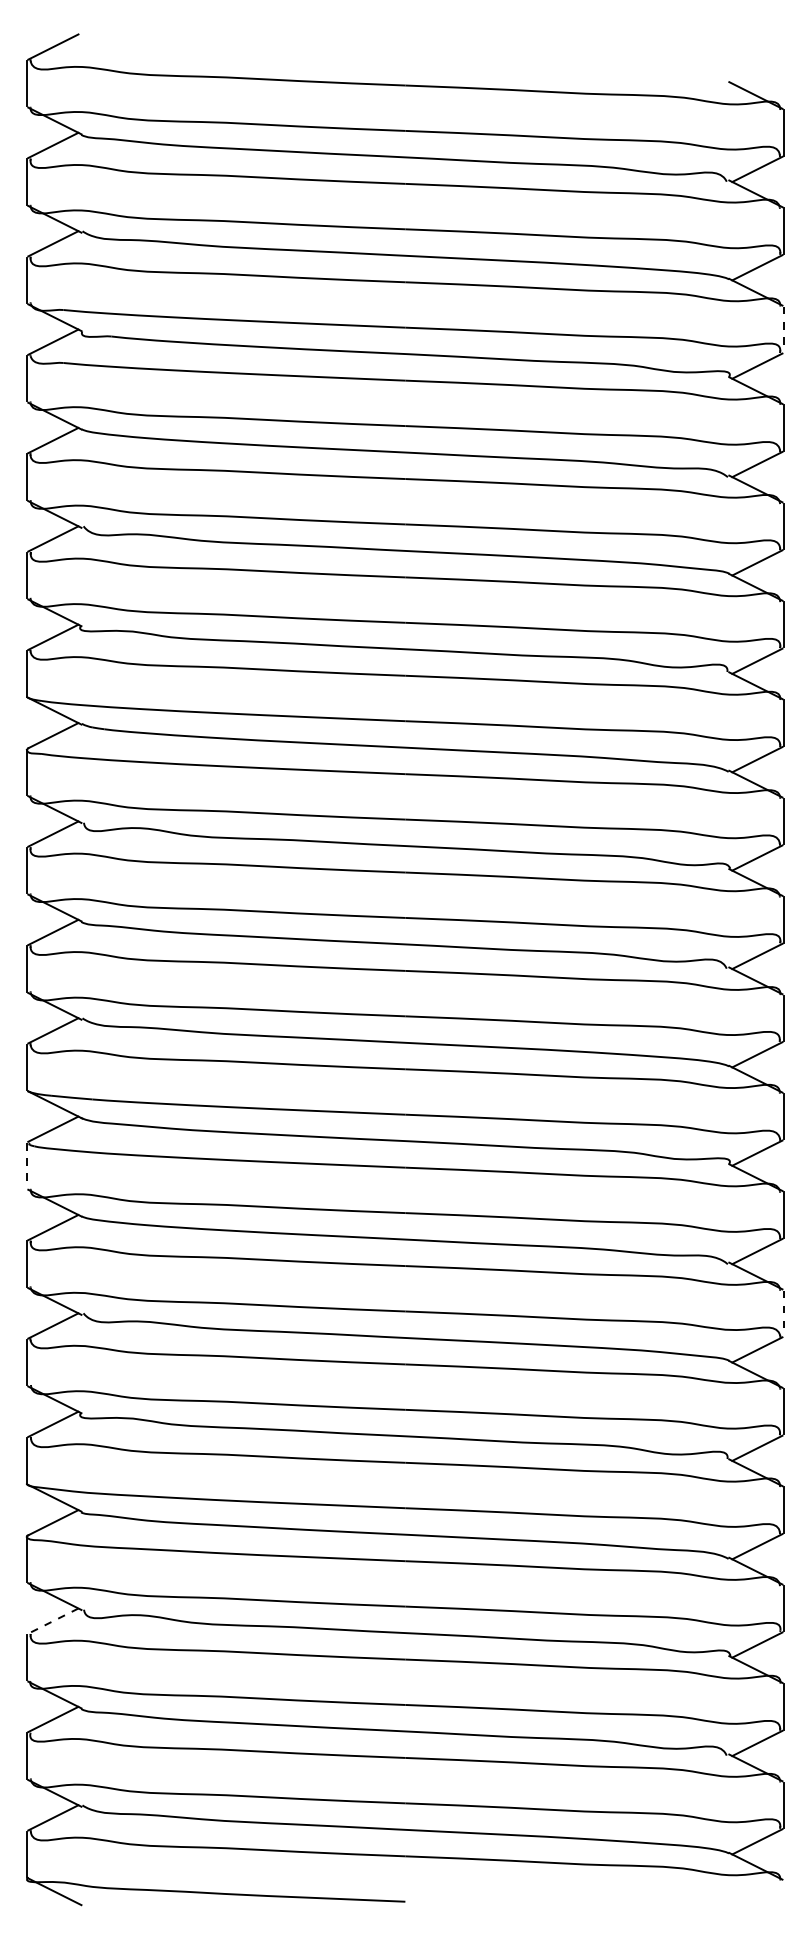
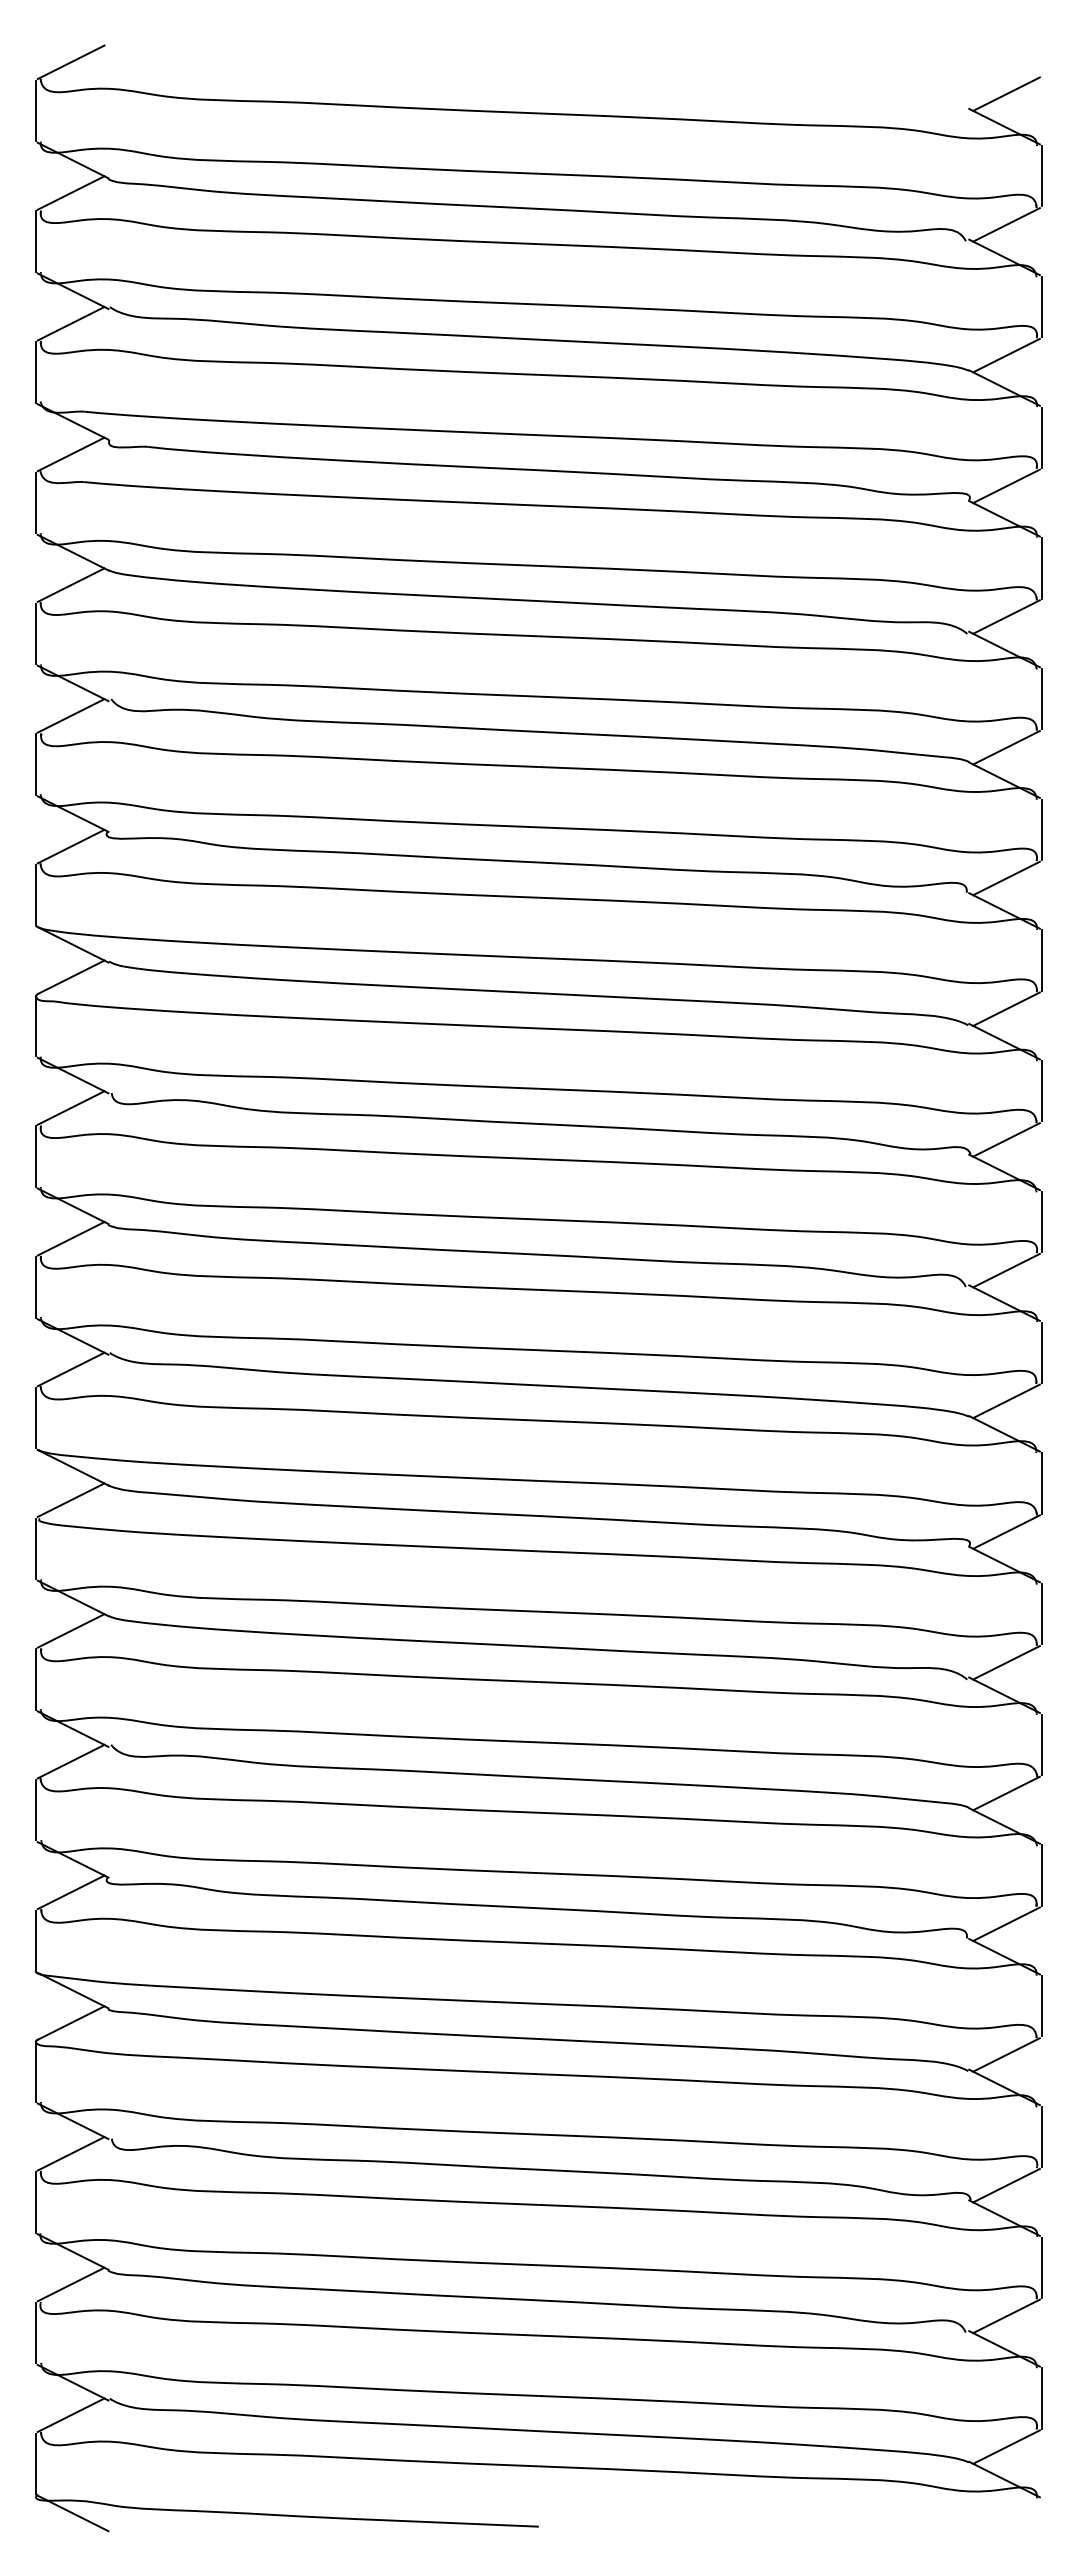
line: (757, 70) -> (1006, 93), added
line: (783, 330) -> (1041, 438), dashed -> solid
line: (27, 1166) -> (36, 1549), dashed -> solid
line: (783, 1313) -> (1041, 1745), dashed -> solid
line: (52, 1621) -> (70, 2154), dashed -> solid

